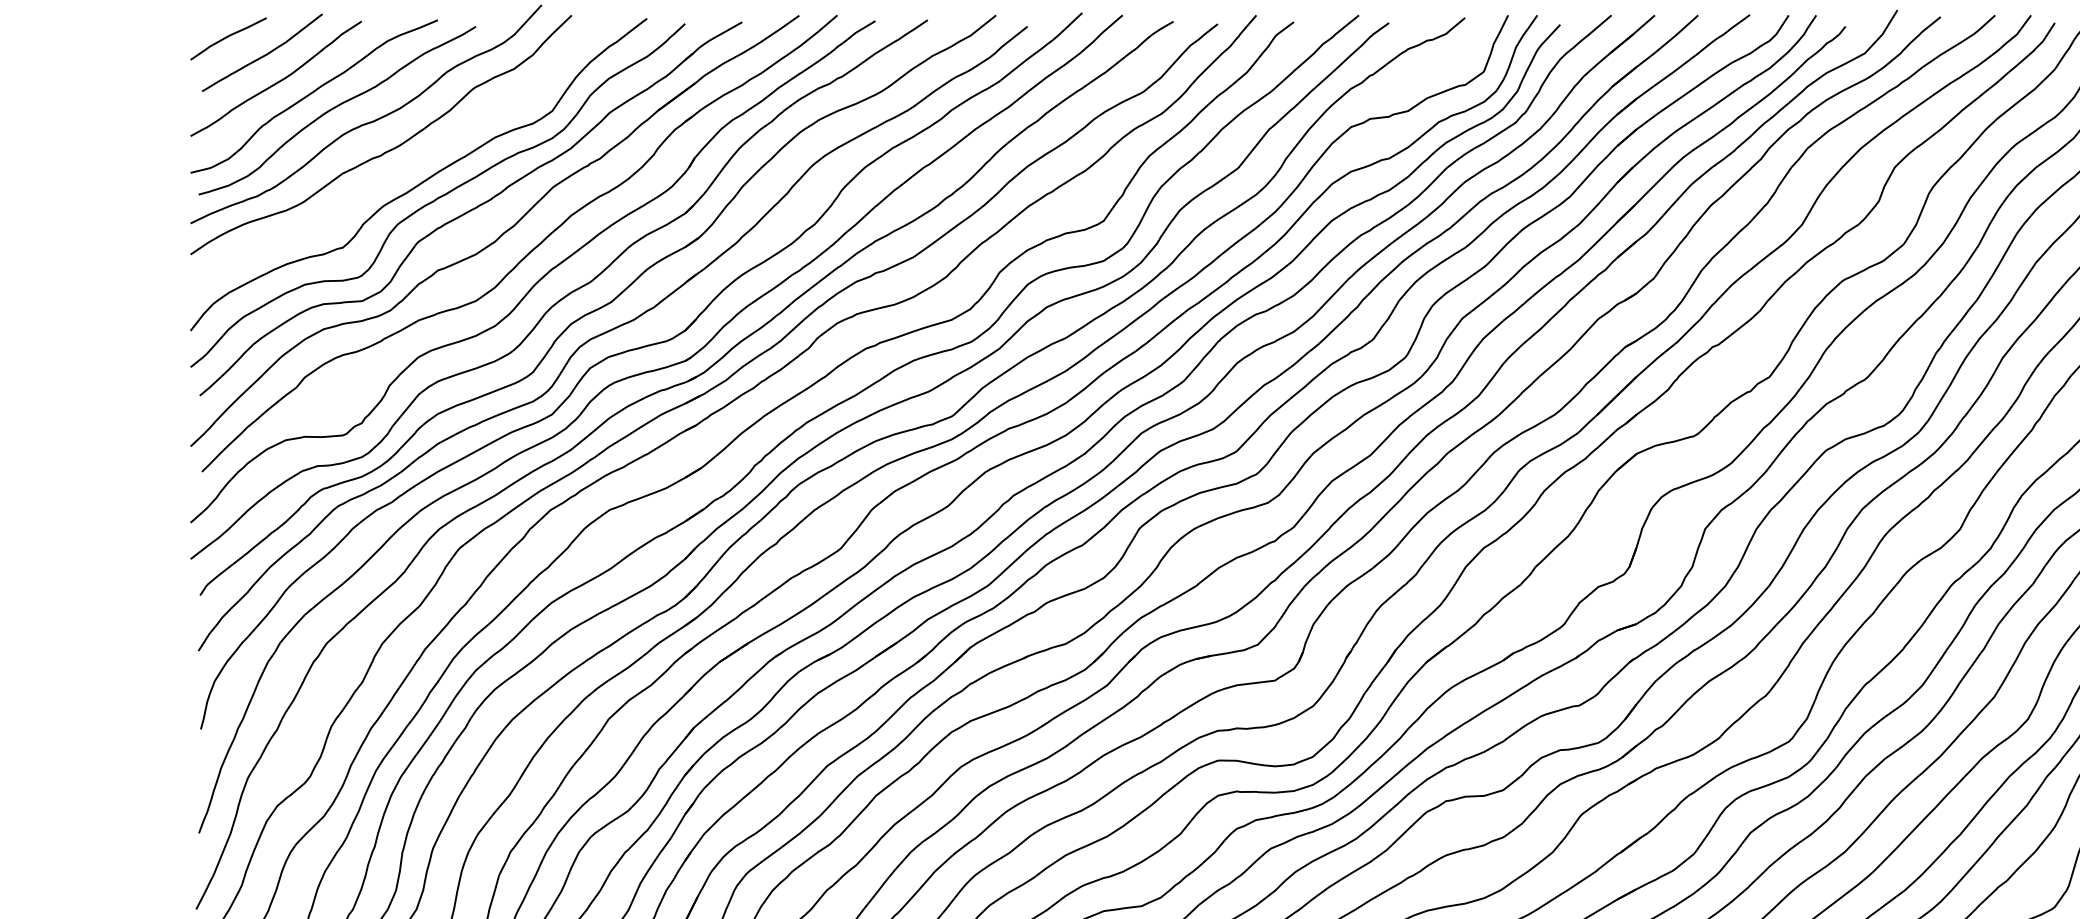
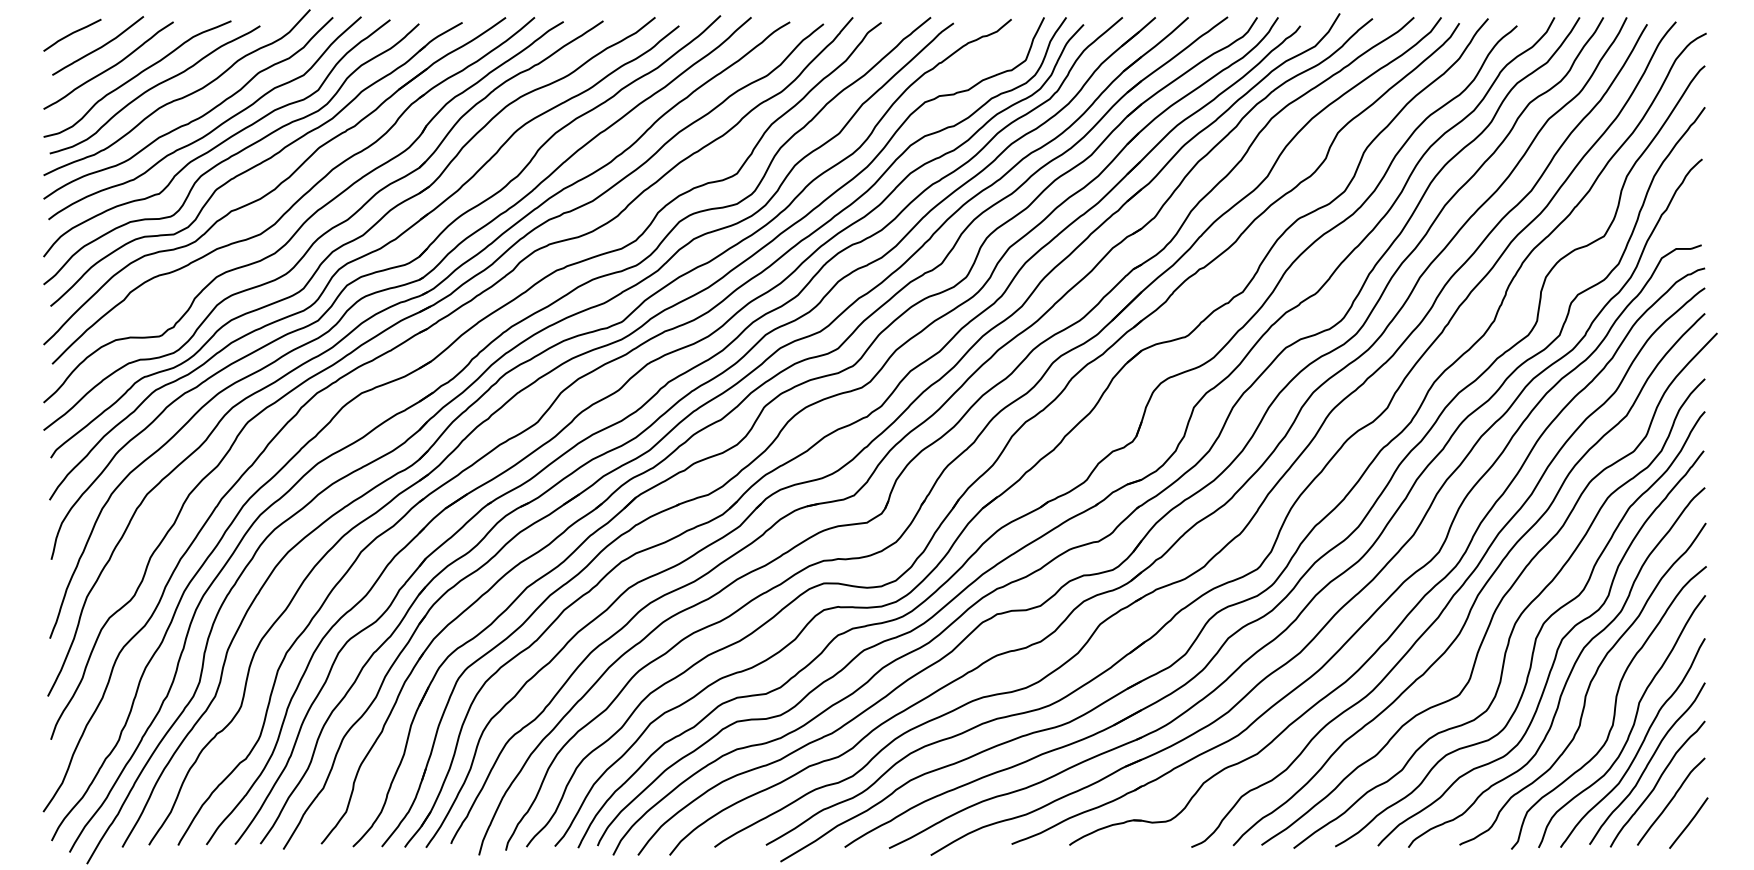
curve: (412, 162) -> (212, 129), added

